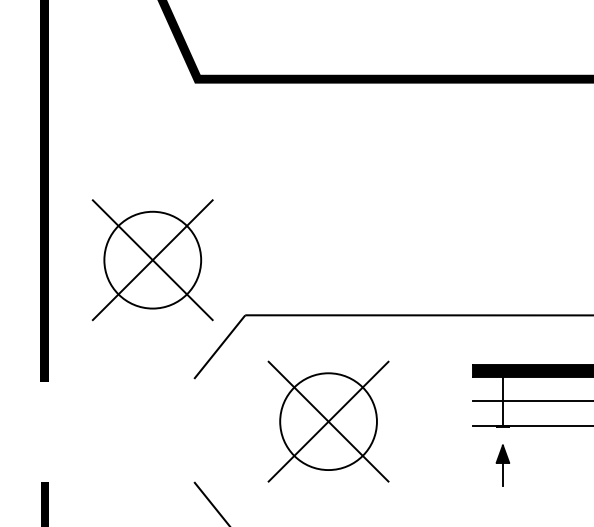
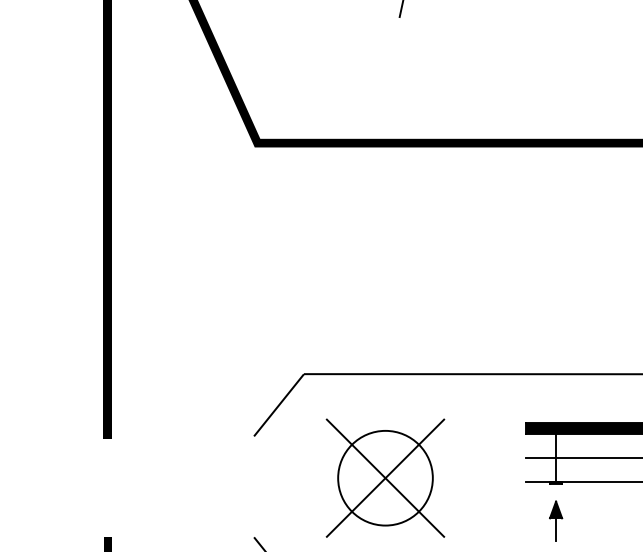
part: (152, 259) -> (213, 319), removed

